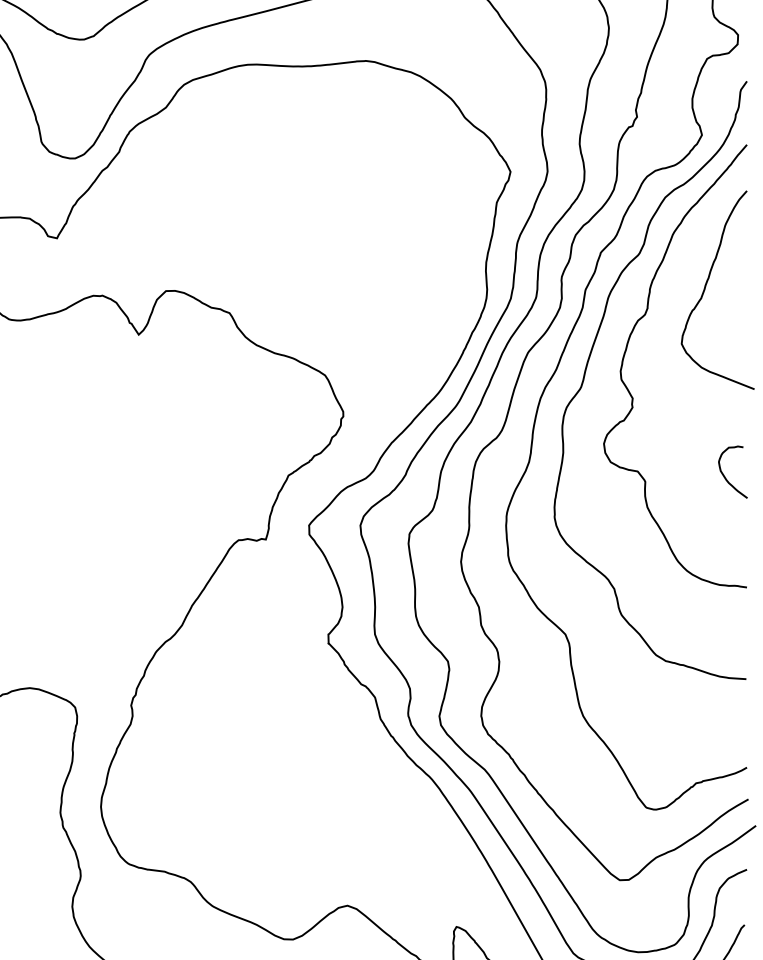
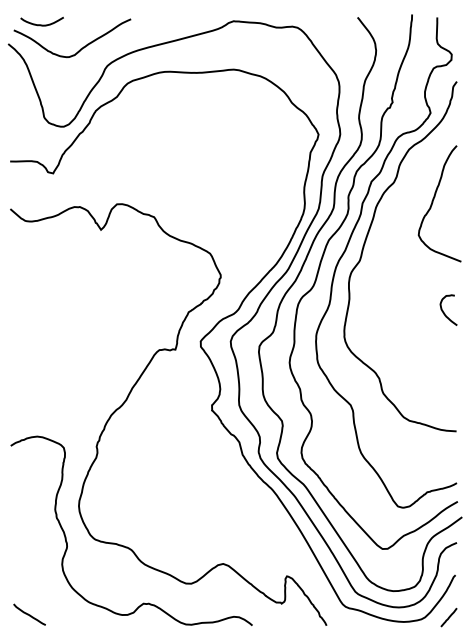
curve: (628, 349) -> (387, 238), removed

